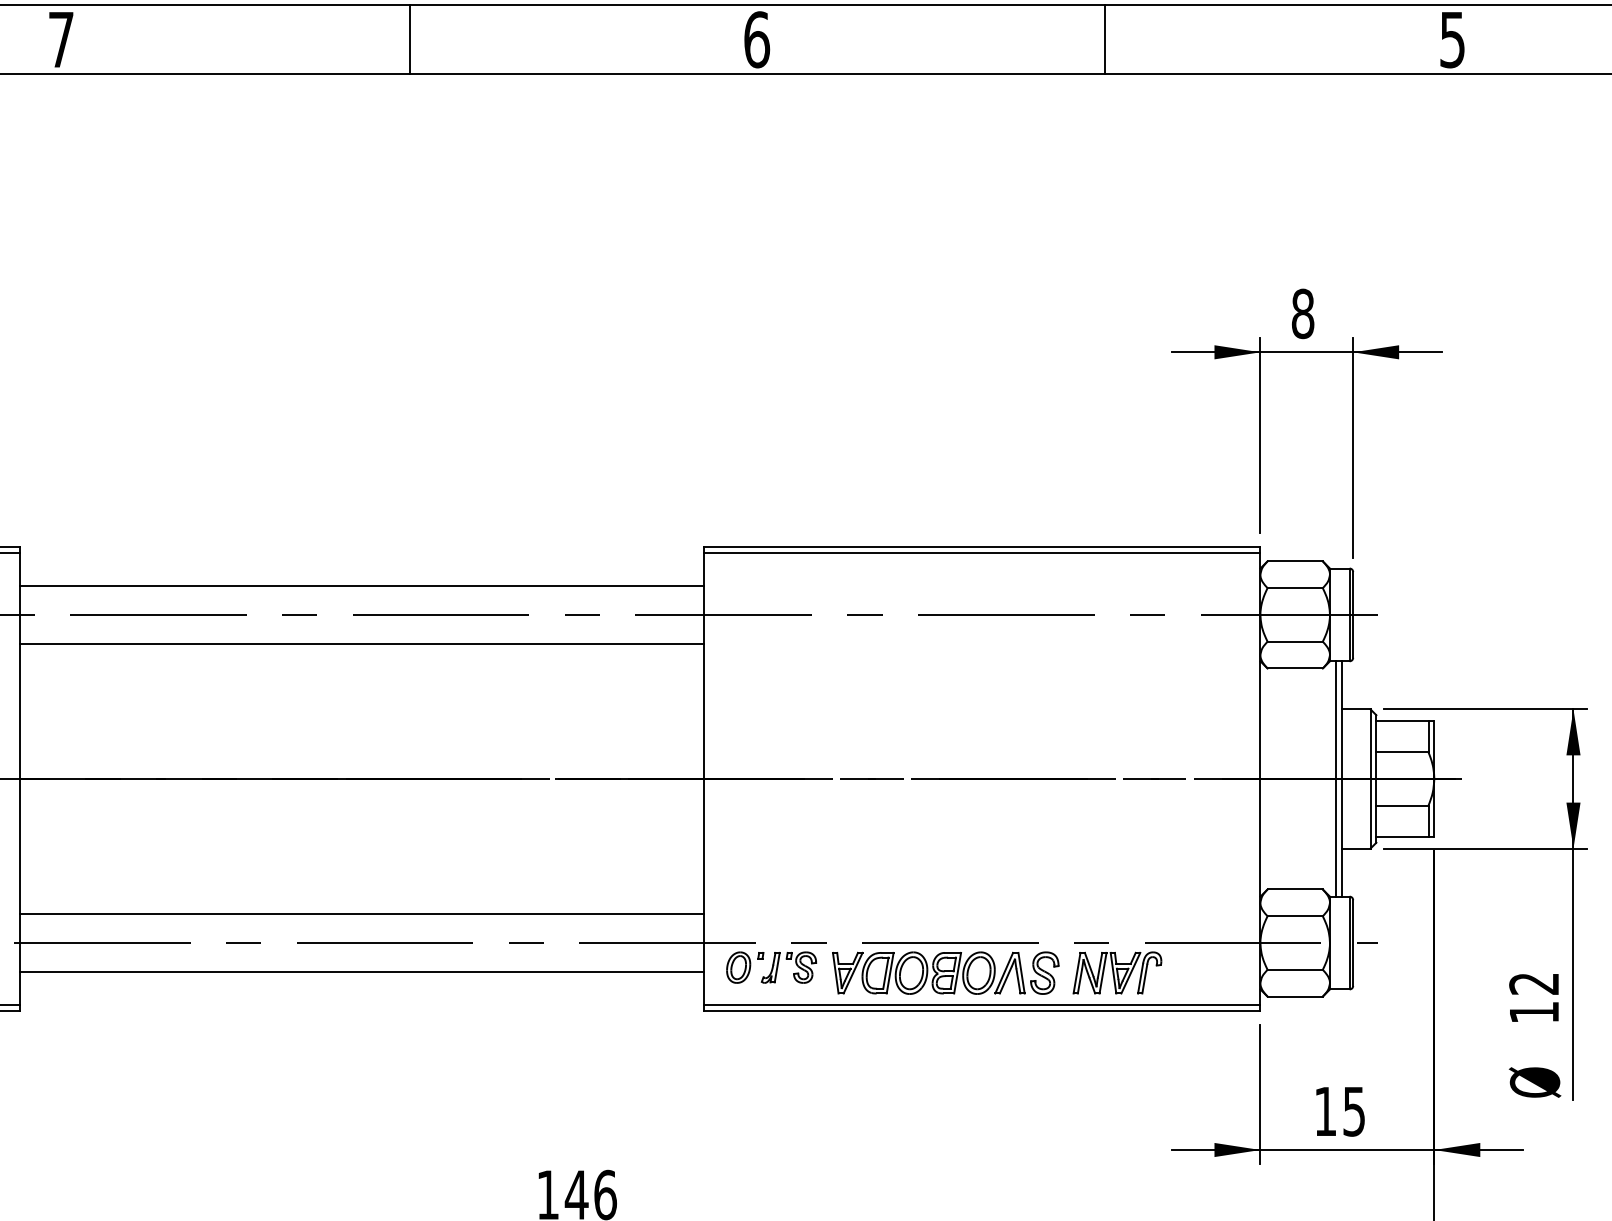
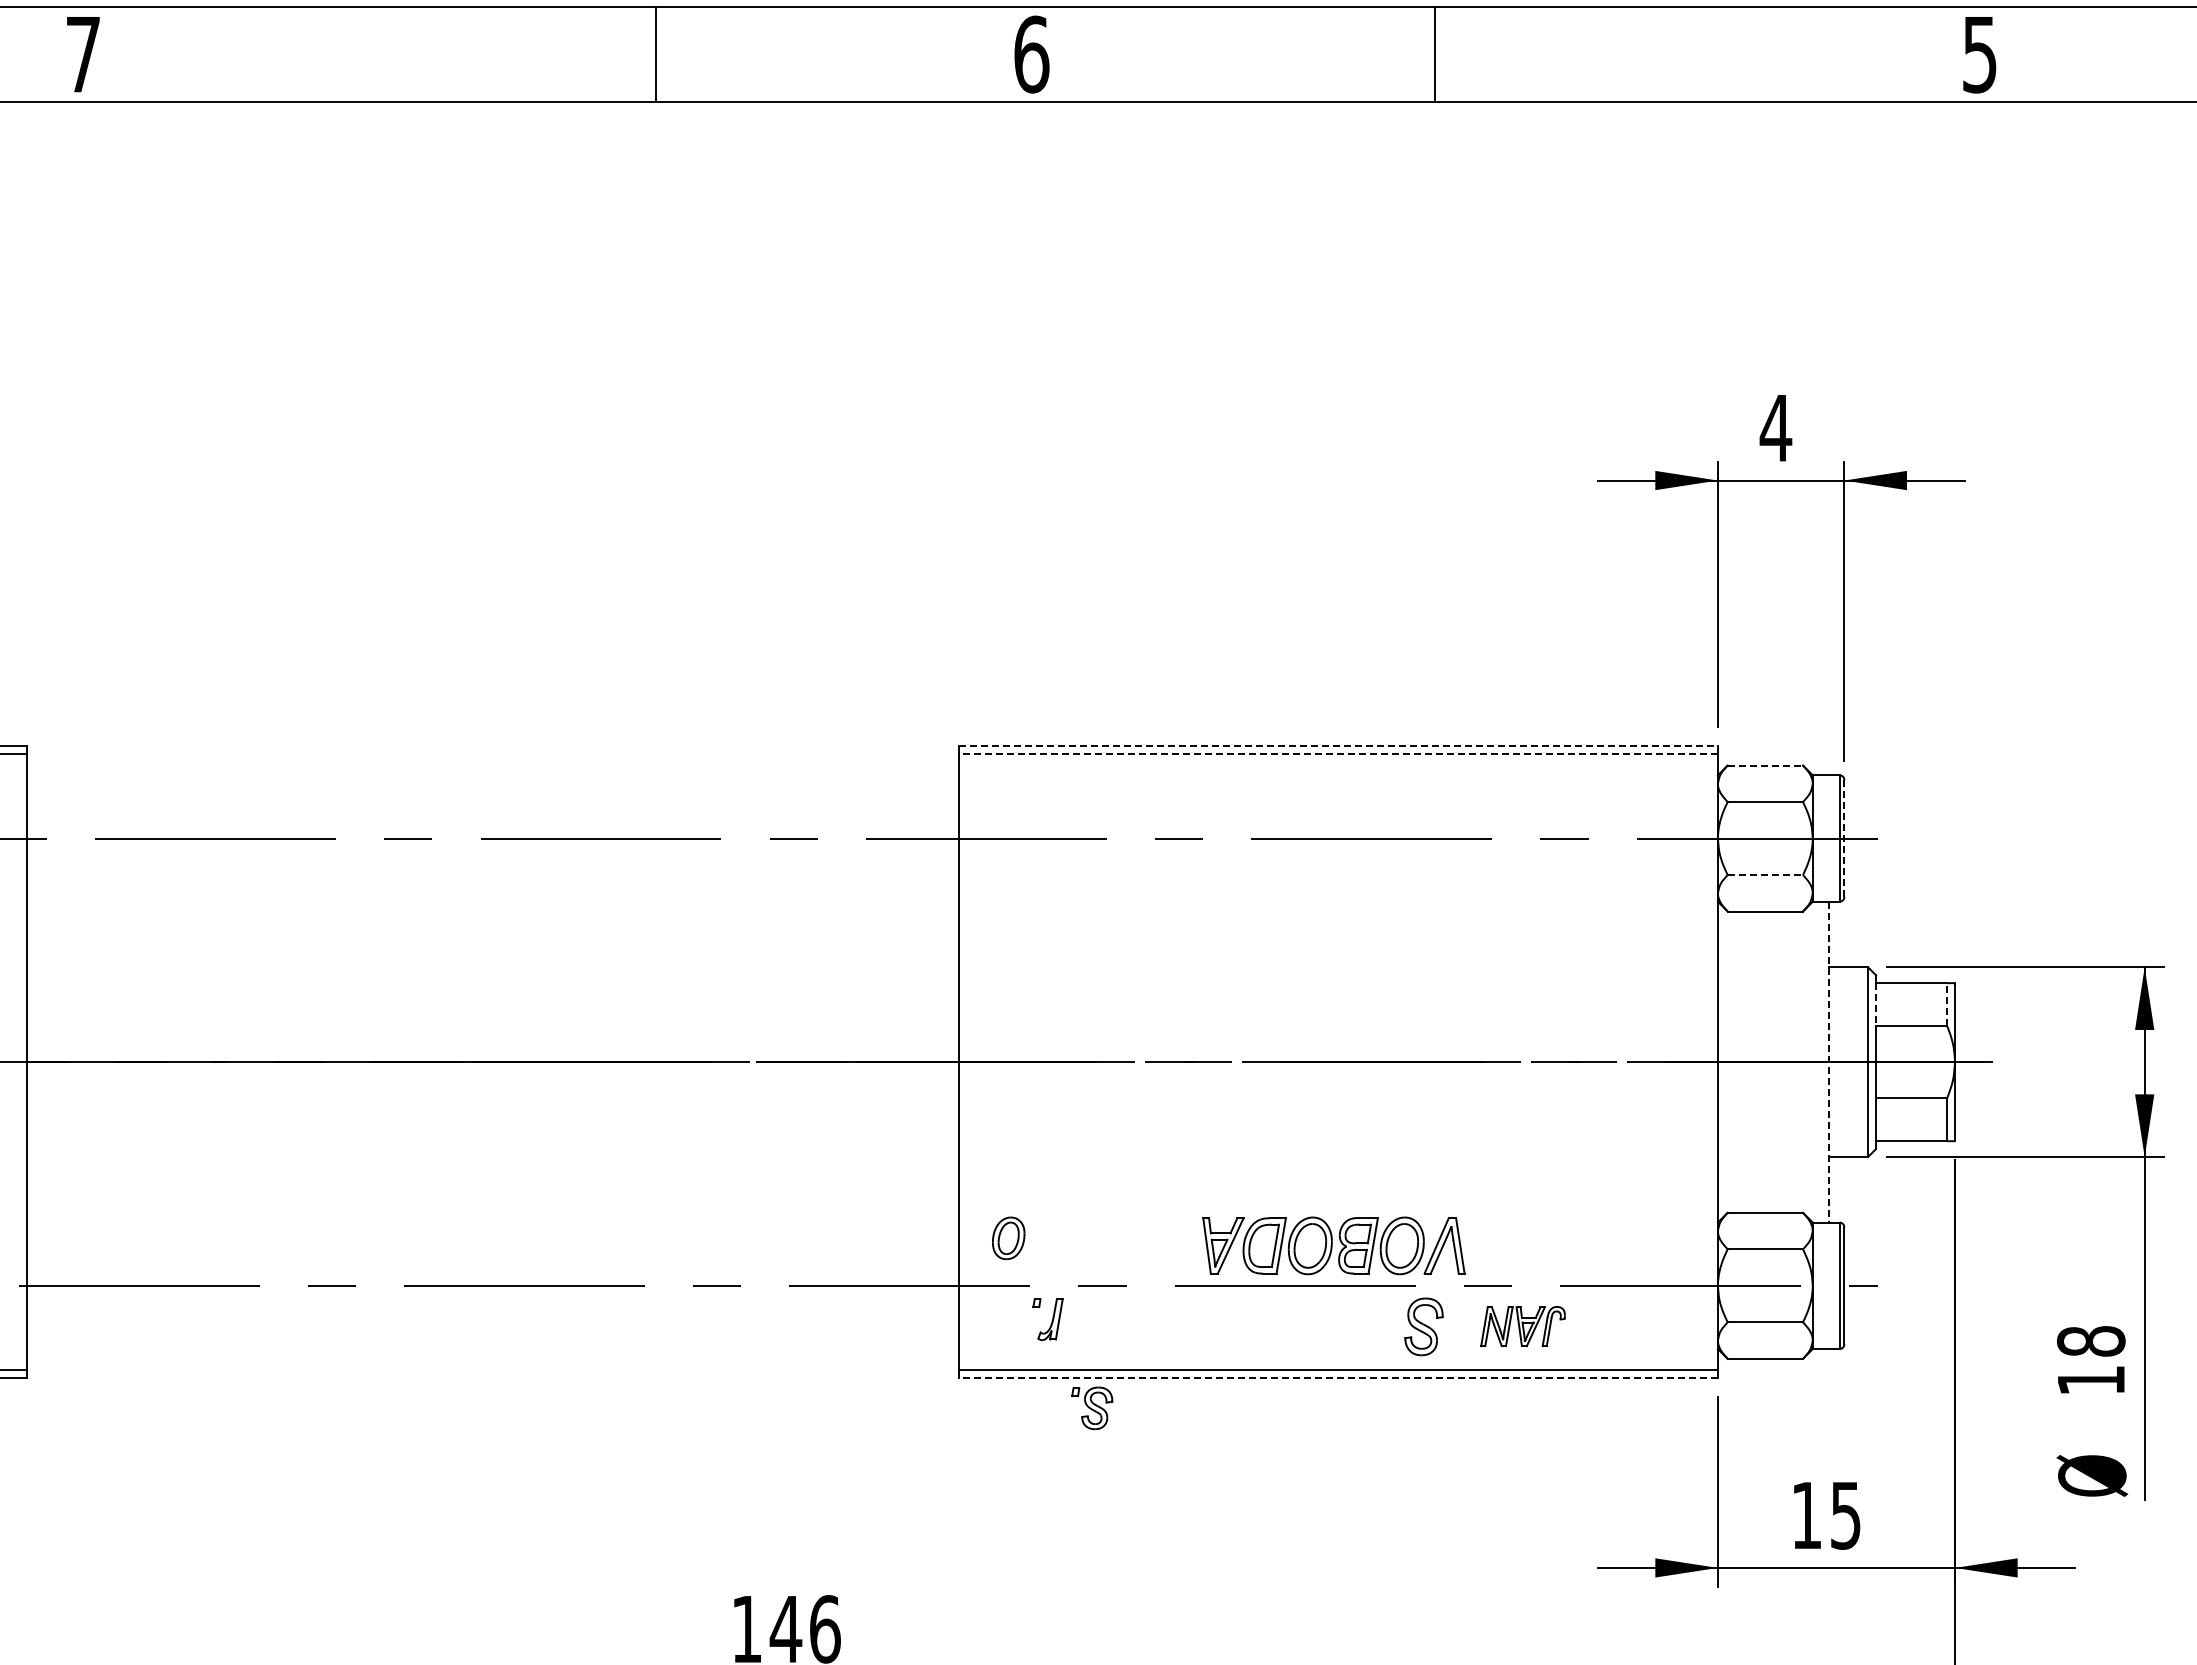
line: (409, 39) -> (656, 53), moved
line: (1105, 39) -> (1434, 53), moved
text: (1302, 313) -> (1775, 427), 8 -> 4
line: (982, 547) -> (1339, 746), solid -> dashed
line: (982, 552) -> (1338, 753), solid -> dashed
line: (1295, 561) -> (1765, 765), solid -> dashed
line: (361, 586) -> (492, 799), removed
line: (1353, 615) -> (1844, 839), solid -> dashed
line: (1295, 642) -> (1765, 875), solid -> dashed
line: (361, 644) -> (492, 878), removed
line: (1428, 736) -> (1947, 1004), solid -> dashed
line: (1376, 737) -> (1875, 1005), solid -> dashed
line: (1335, 778) -> (1820, 1061), removed
line: (1341, 779) -> (1828, 1062), solid -> dashed
line: (361, 914) -> (492, 1246), removed
part: (738, 967) -> (1008, 1238), moved
part: (801, 967) -> (1092, 1408), moved
line: (361, 972) -> (492, 1325), removed
part: (928, 972) -> (1333, 1245), moved
part: (1117, 972) -> (1522, 1326), size x0.7
text: (1534, 983) -> (2091, 1341), 12 -> 18
line: (982, 1011) -> (1338, 1378), solid -> dashed

